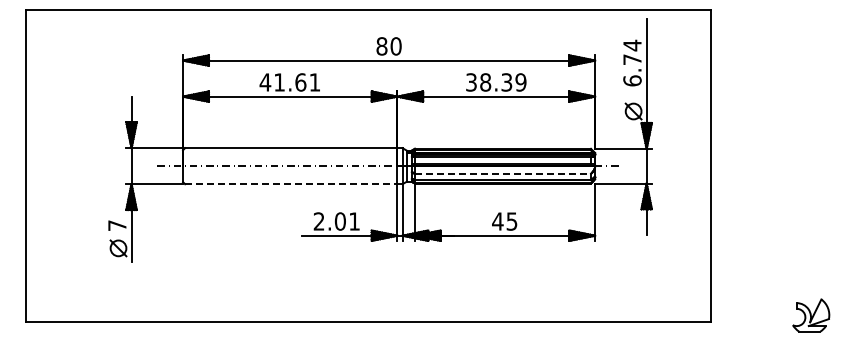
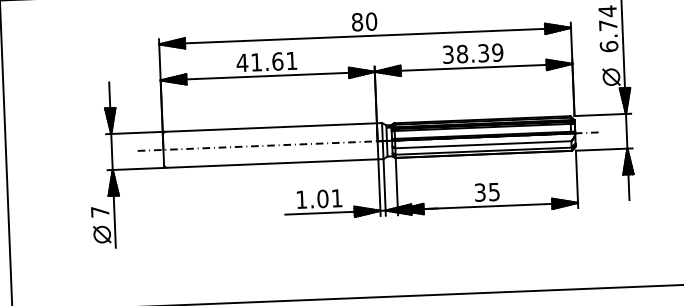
line: (503, 173) -> (483, 144), dashed -> solid
line: (291, 184) -> (272, 163), dashed -> solid
text: (318, 221) -> (301, 199), 2.01 -> 1.01
text: (497, 221) -> (479, 192), 45 -> 35

